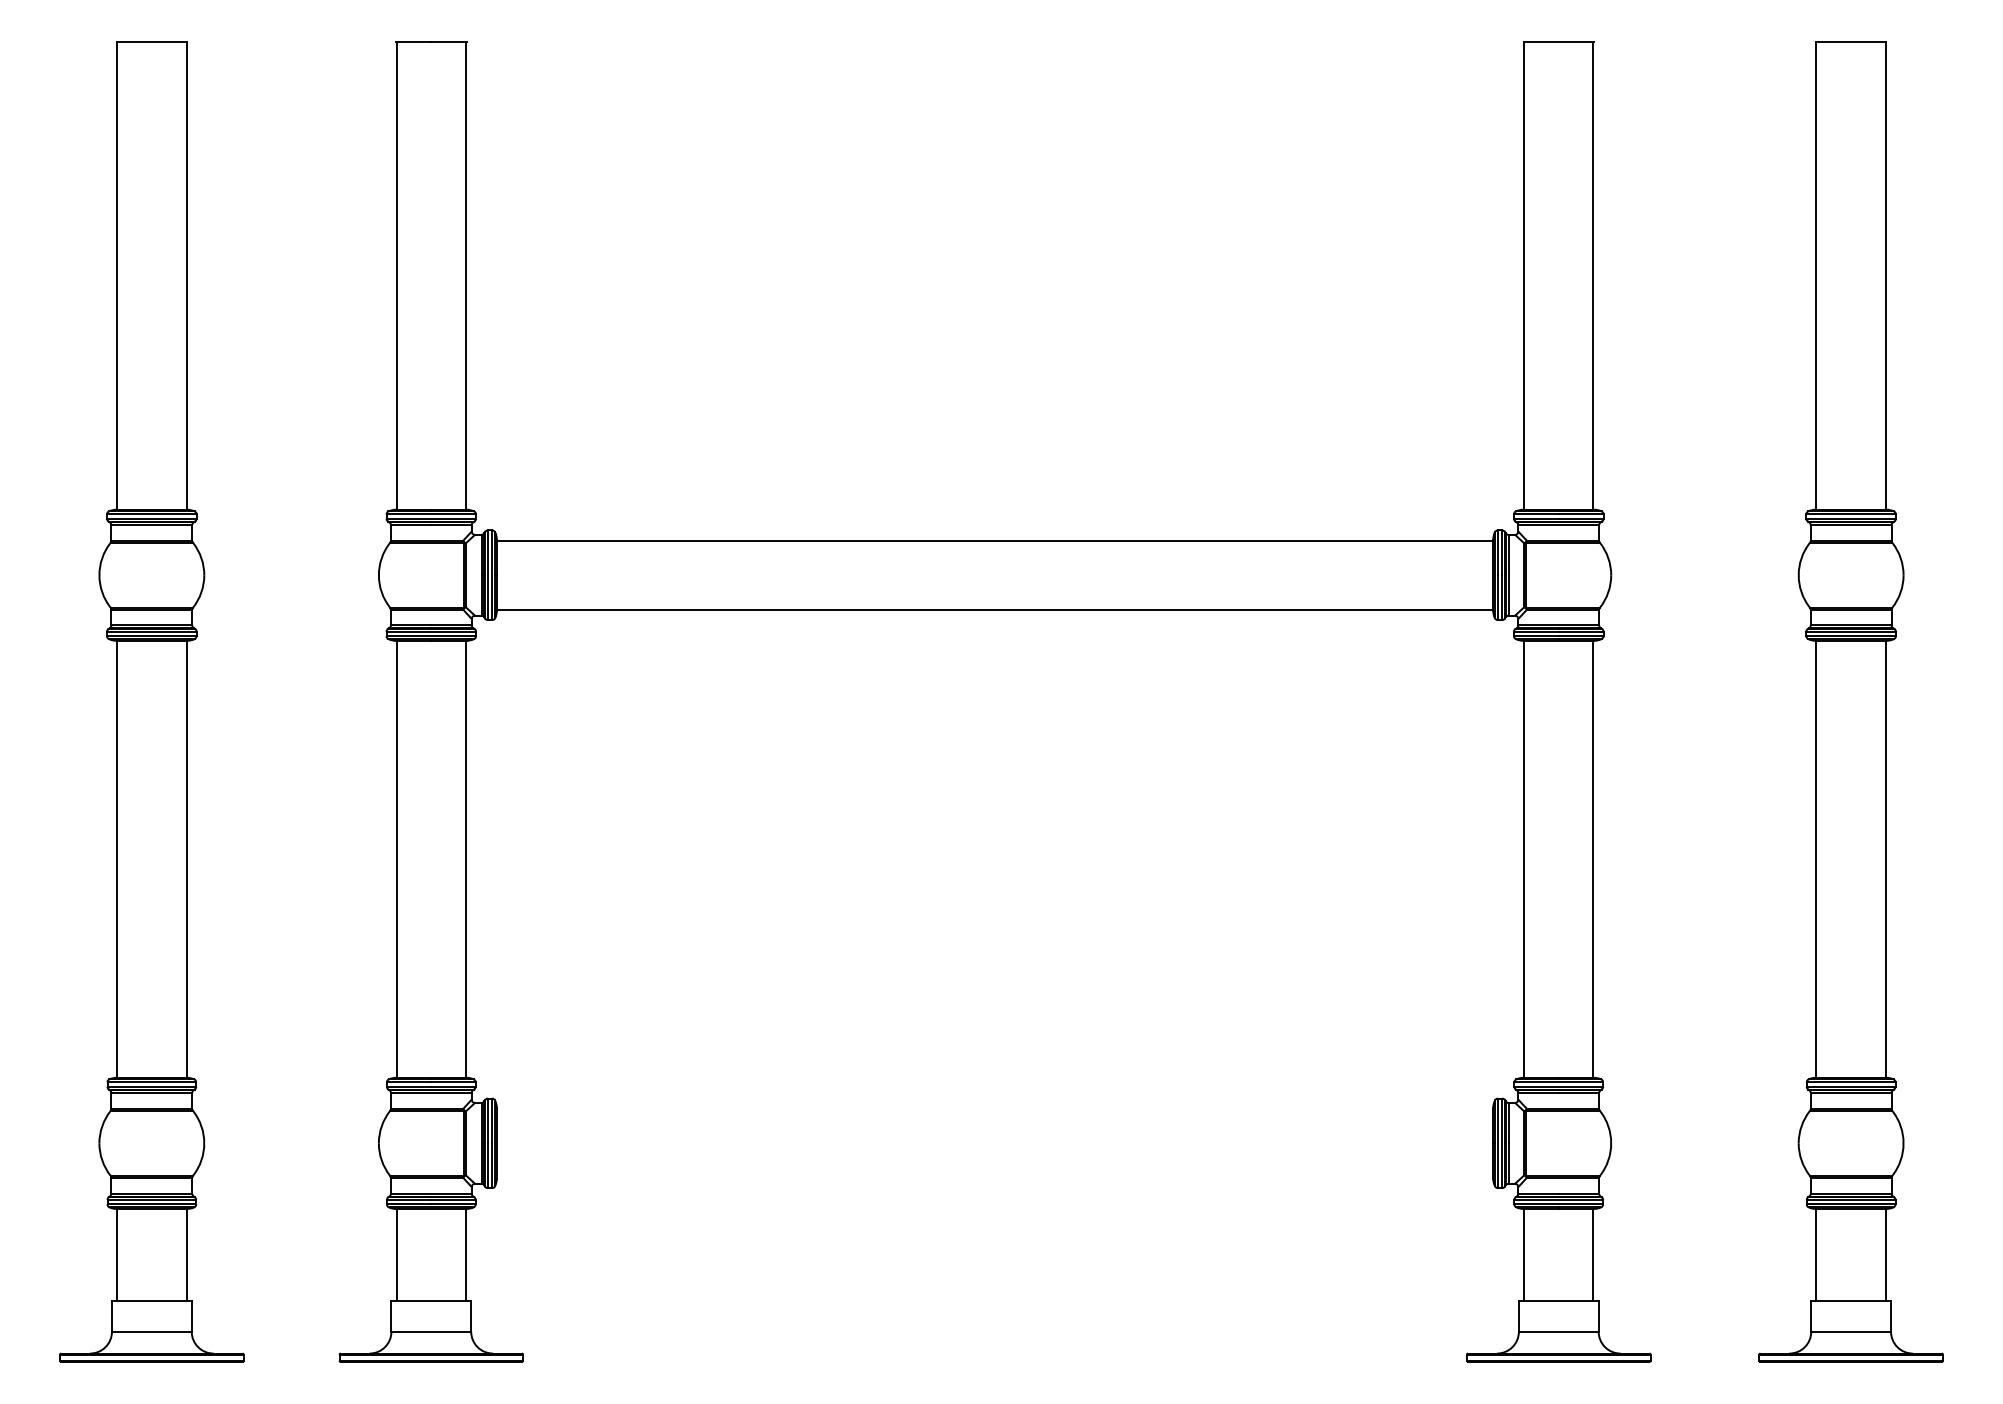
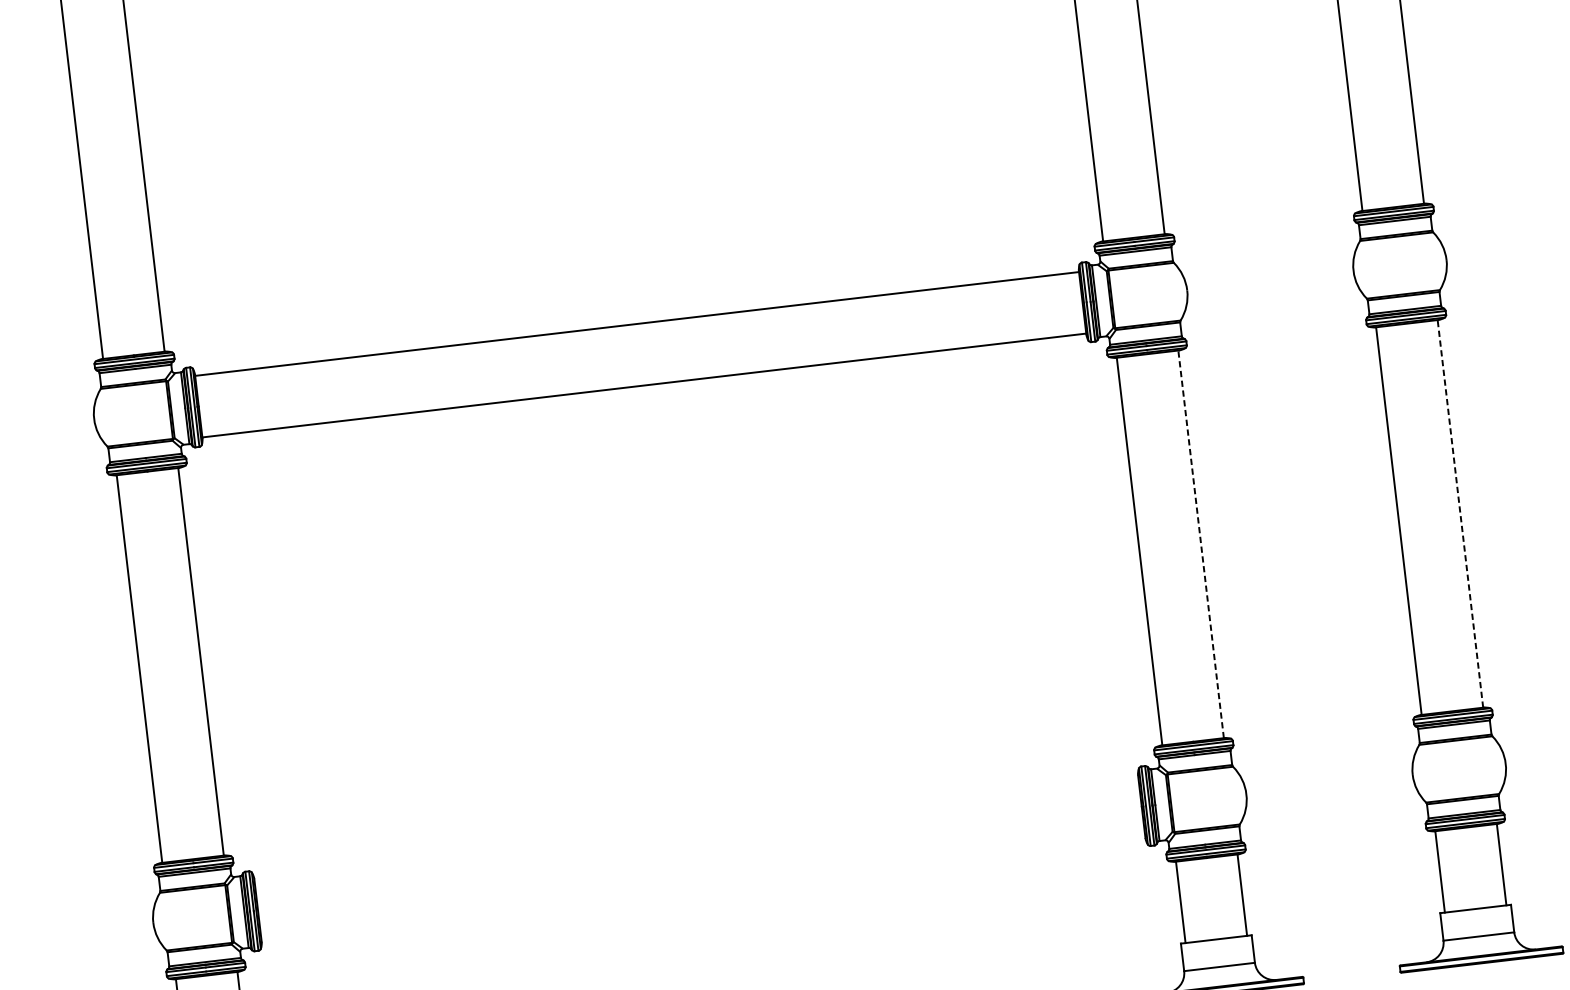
line: (1593, 859) -> (1201, 544), solid -> dashed
line: (1885, 859) -> (1460, 514), solid -> dashed

